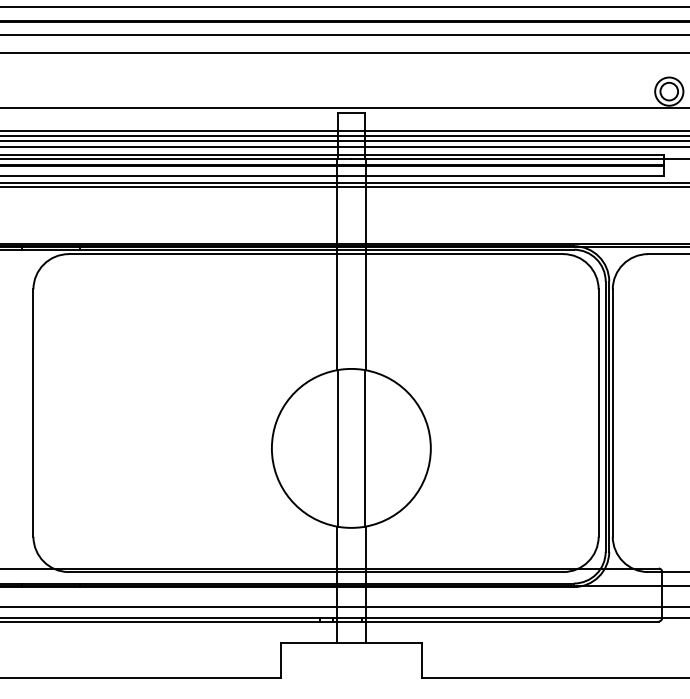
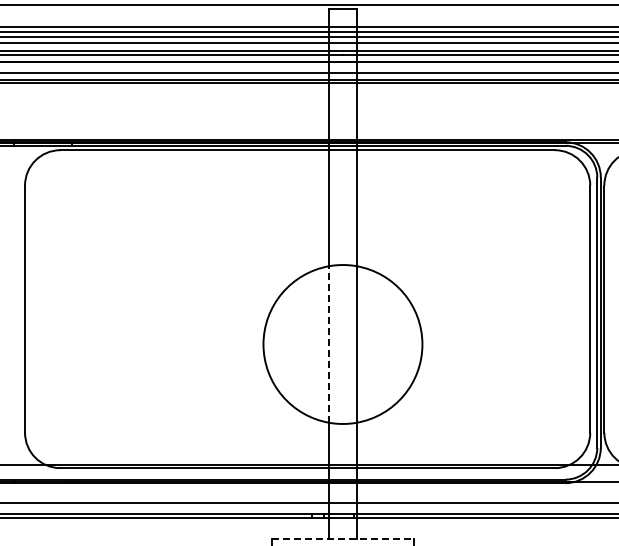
line: (337, 447) -> (329, 343), solid -> dashed
line: (351, 642) -> (343, 538), solid -> dashed

